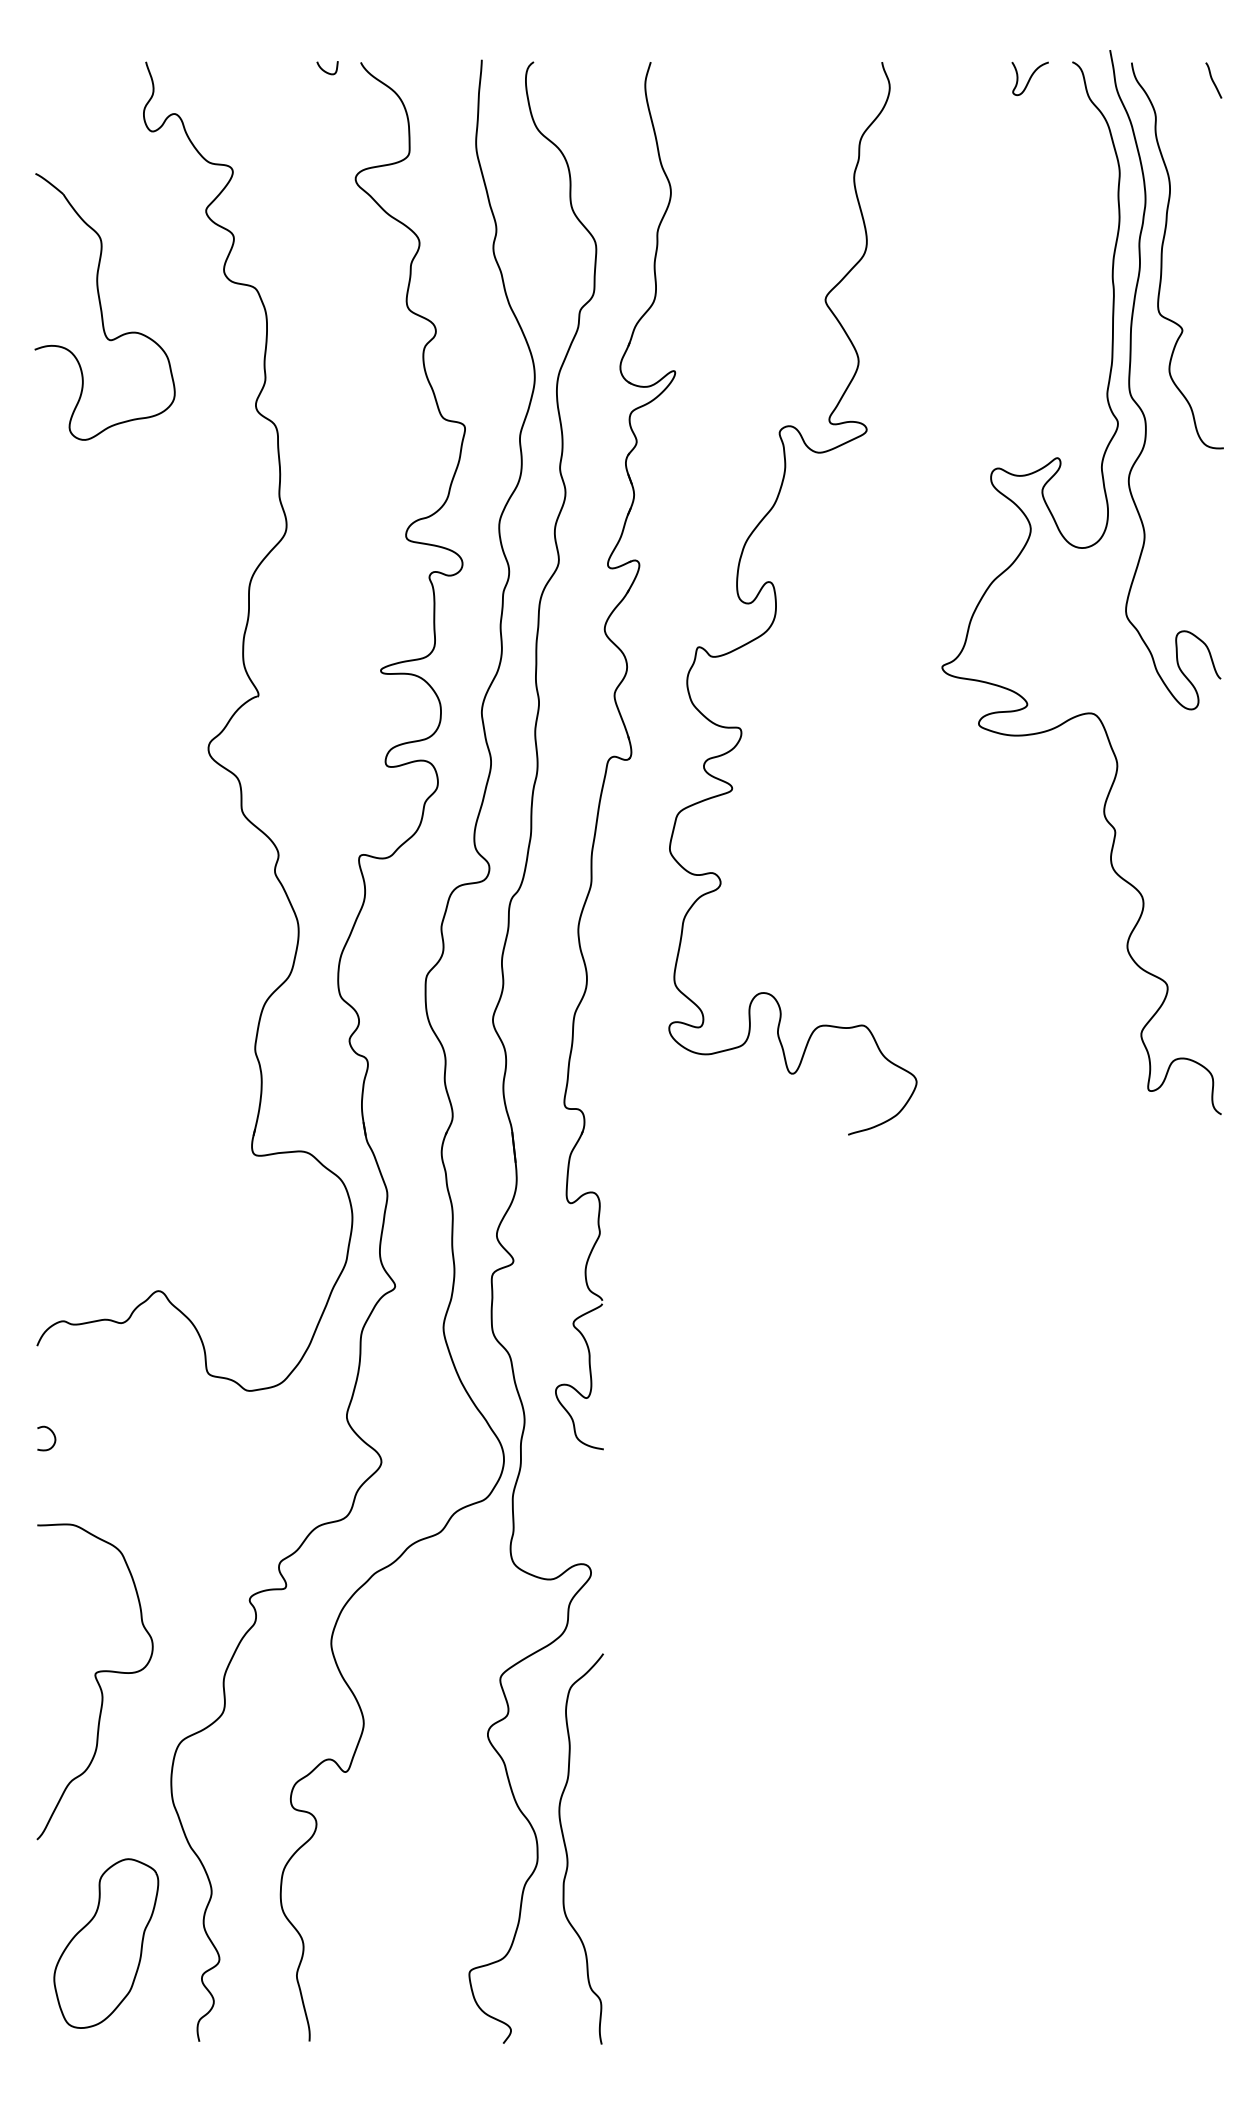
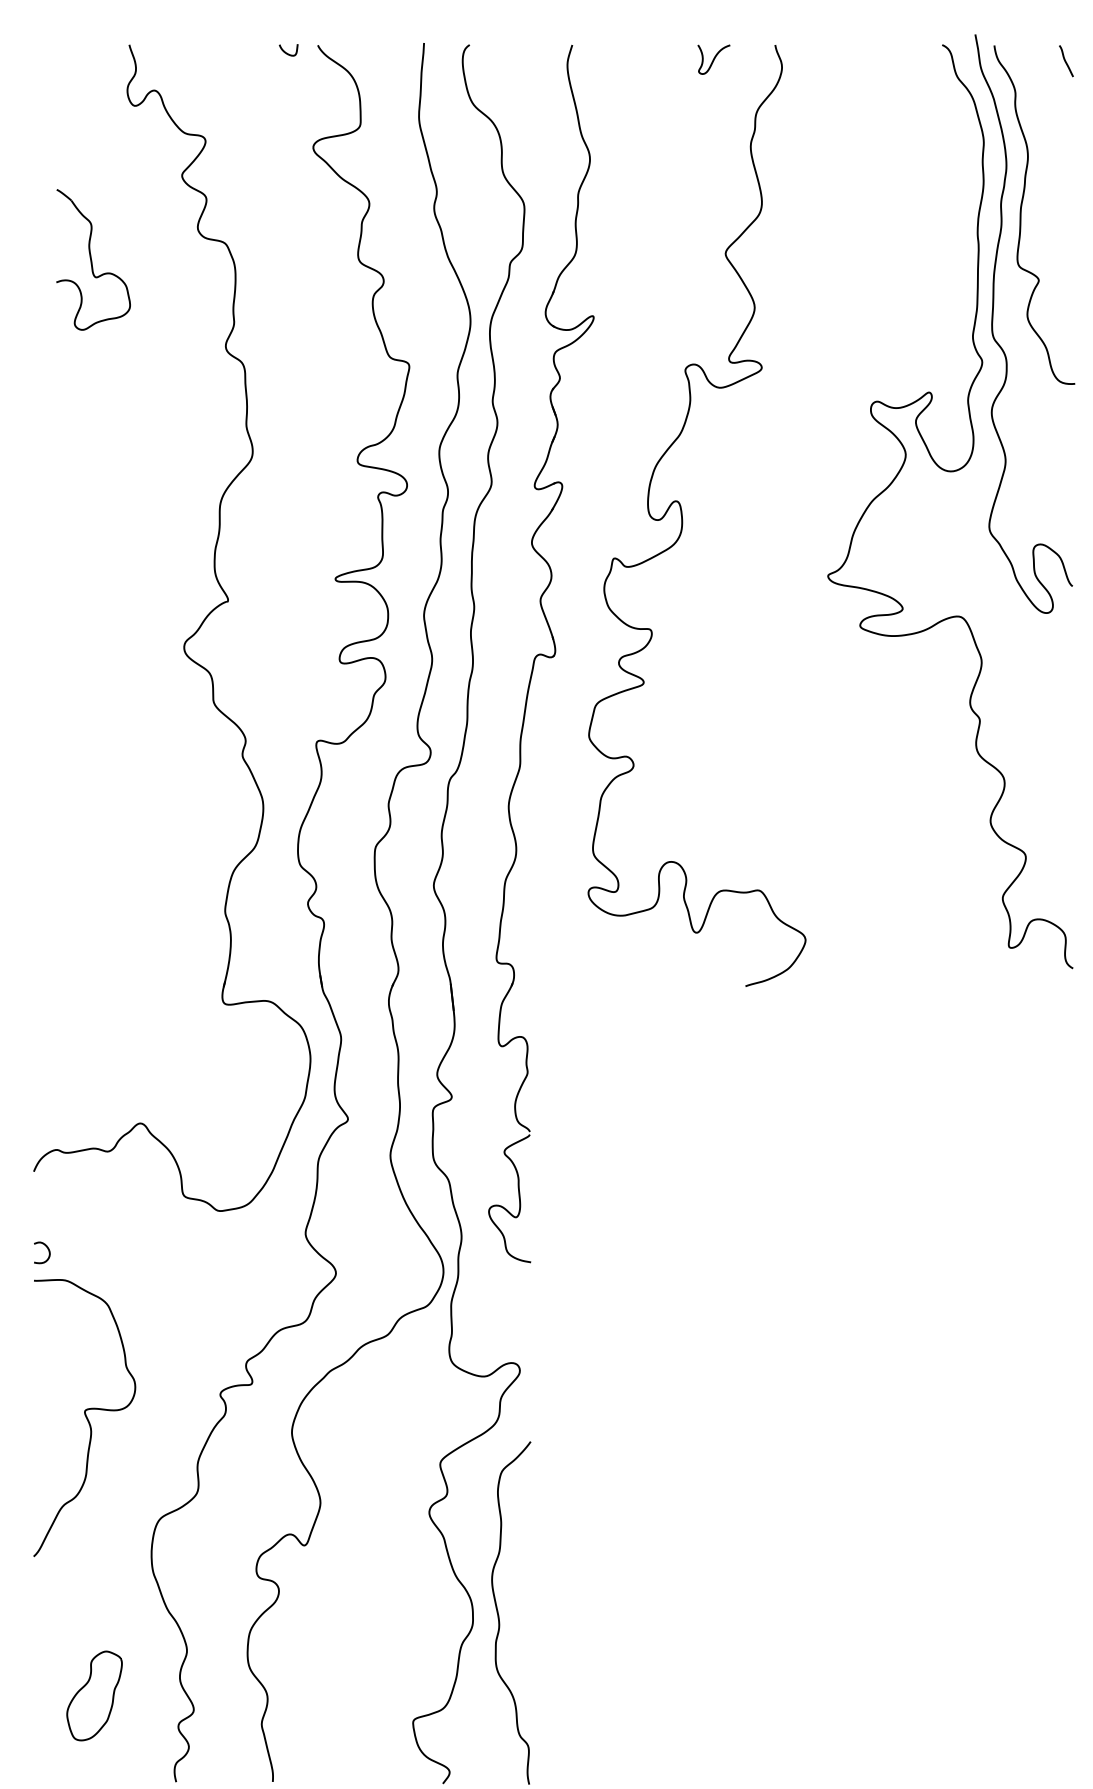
curve: (1029, 78) -> (713, 59), moved
part: (104, 306) -> (92, 259), size x0.6
curve: (96, 1681) -> (85, 1417), moved
part: (106, 1943) -> (94, 1695), size x0.6

